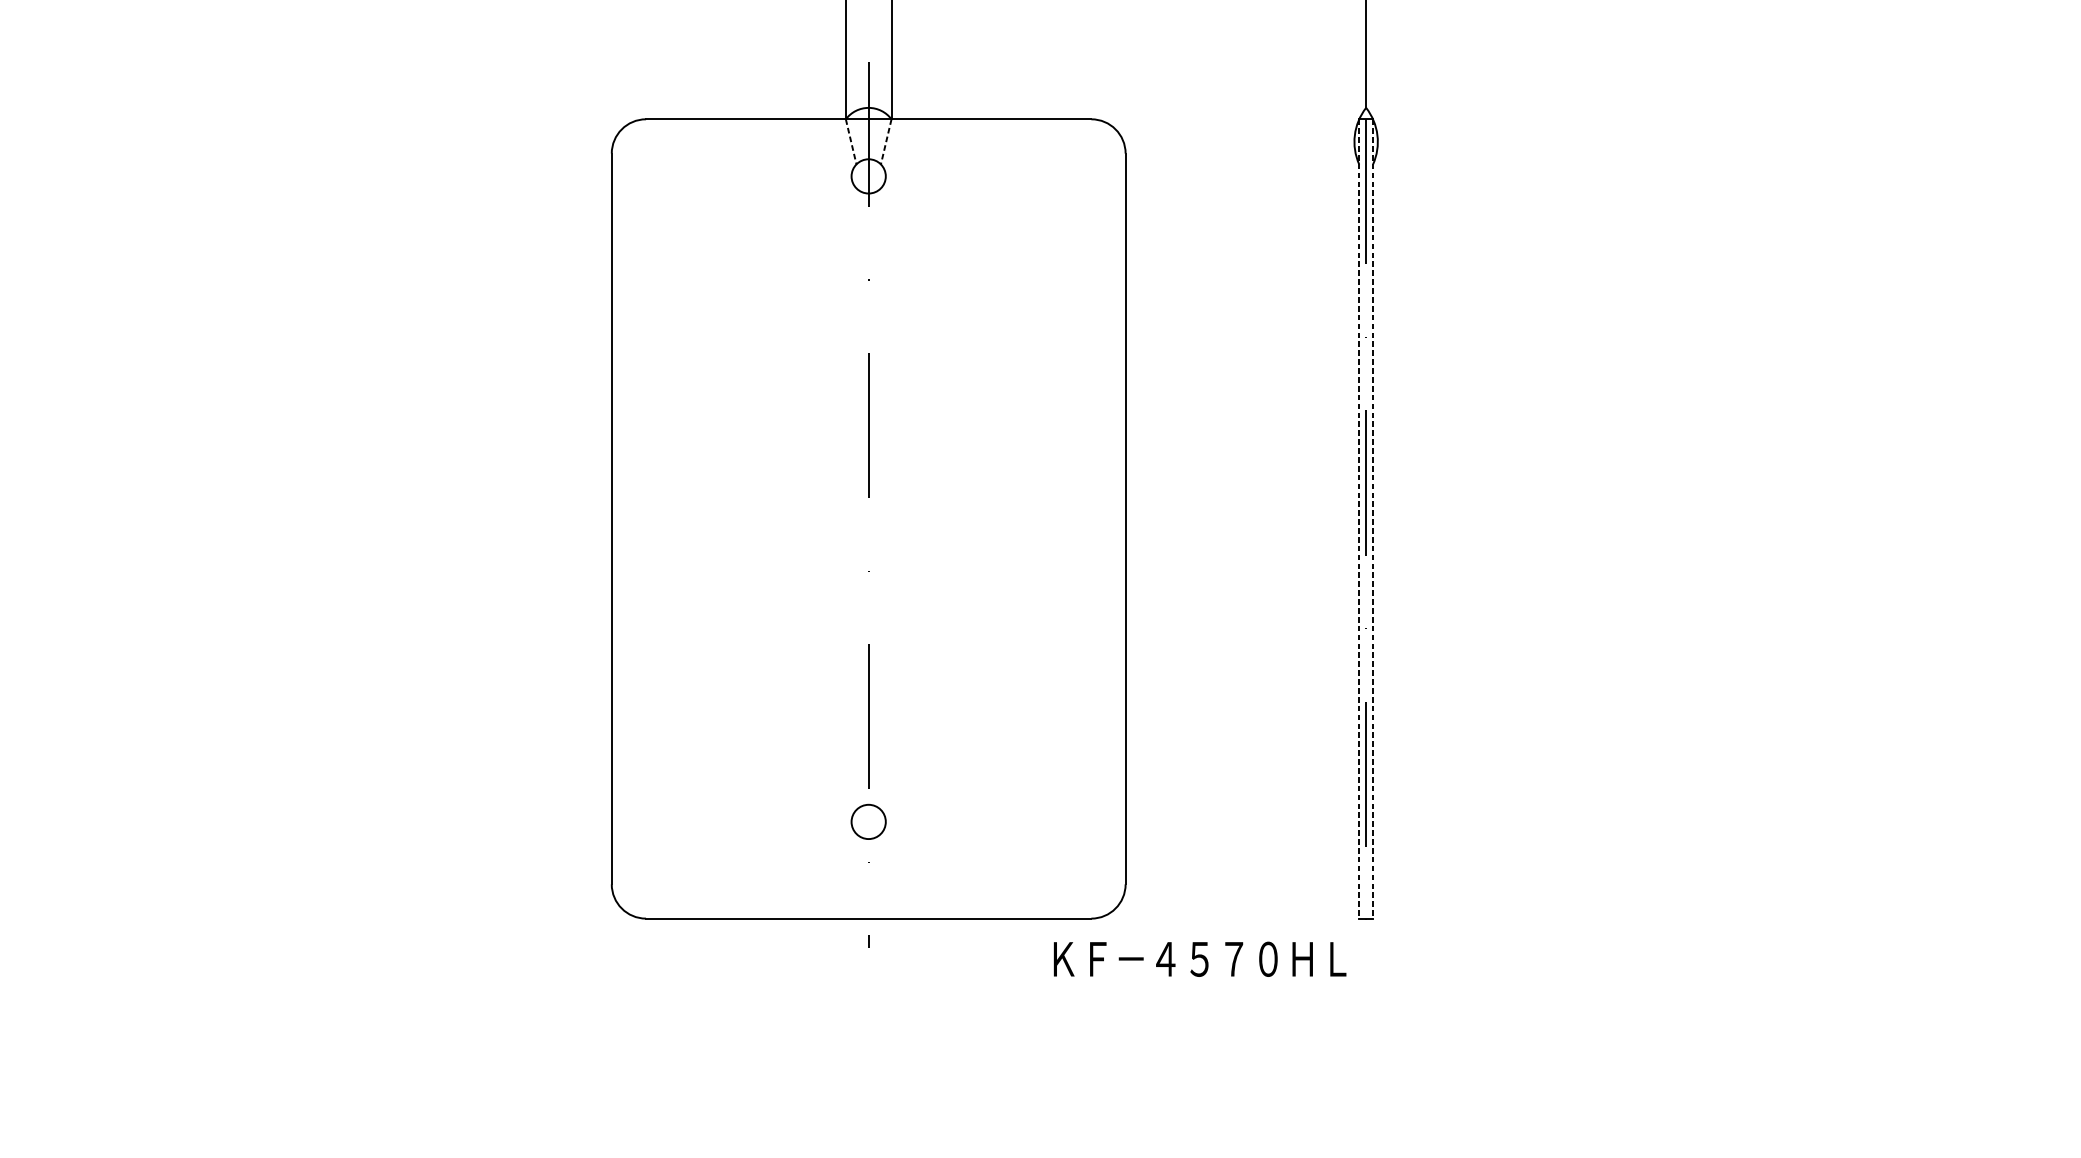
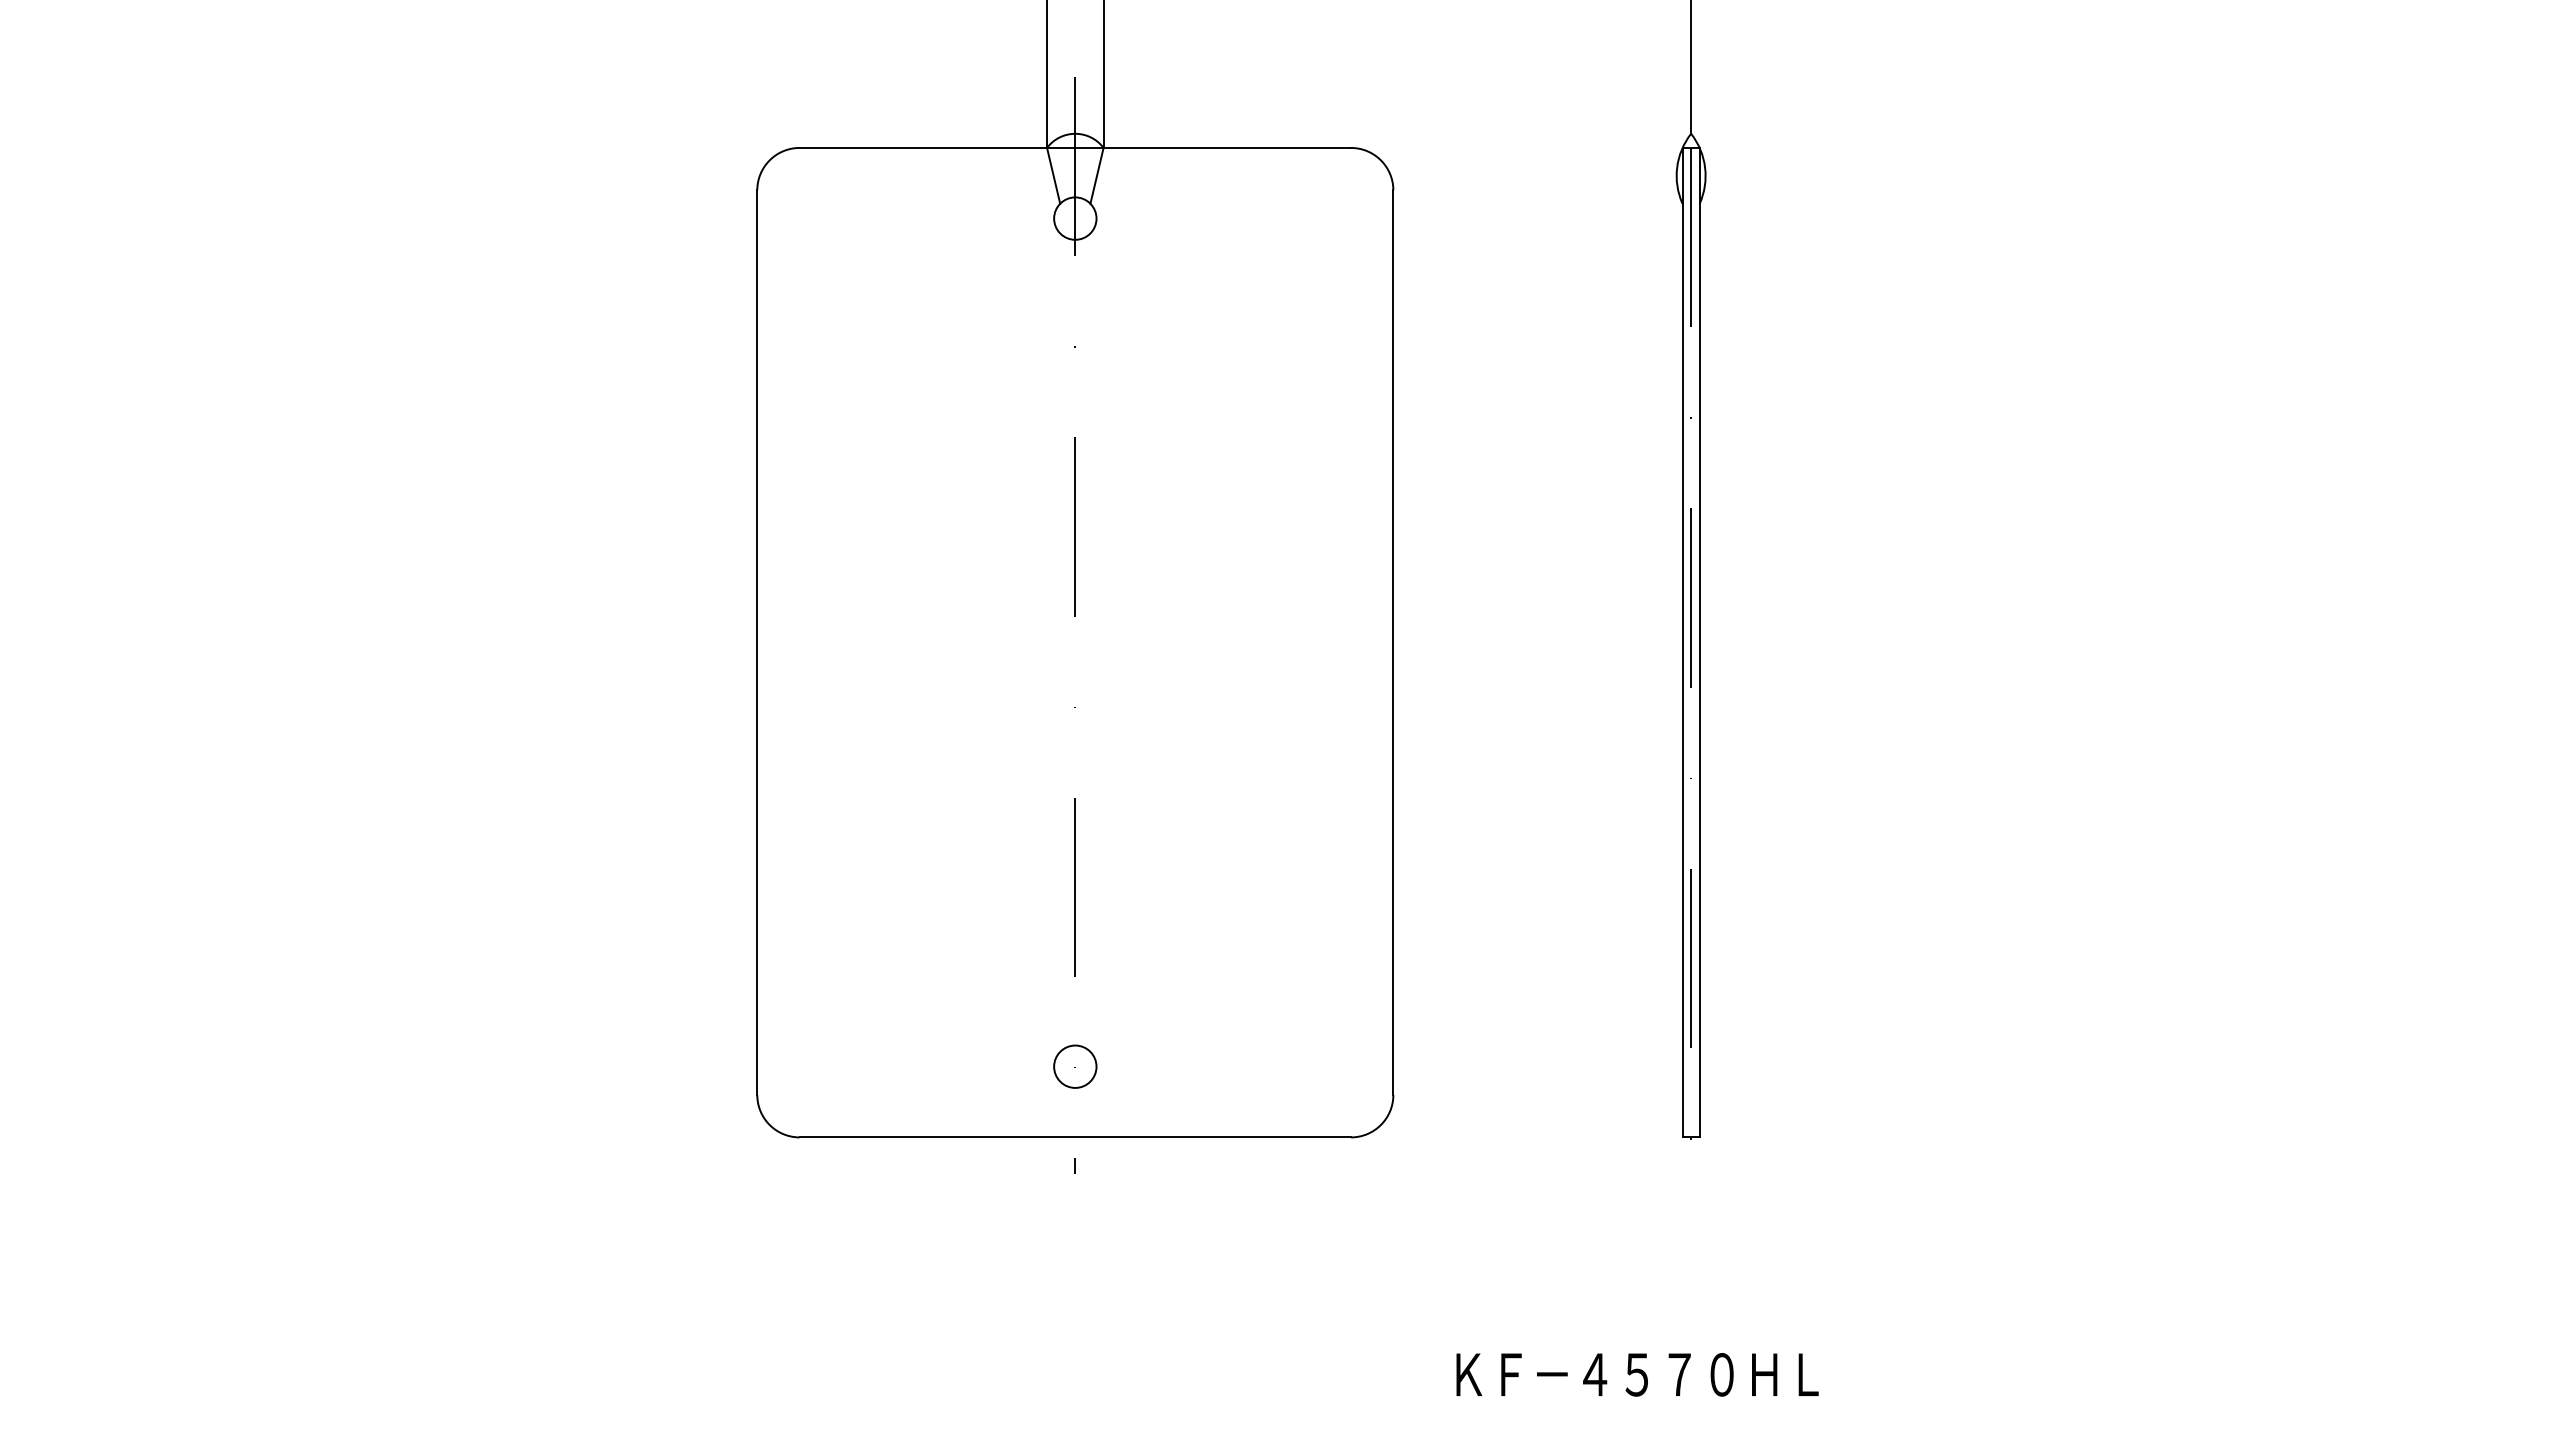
line: (851, 141) -> (1053, 175), dashed -> solid
line: (886, 141) -> (1097, 175), dashed -> solid
line: (1359, 518) -> (1682, 642), dashed -> solid
line: (1372, 518) -> (1699, 642), dashed -> solid
circle: (868, 821) -> (1075, 1066), moved
text: (1200, 959) -> (1637, 1374), moved

